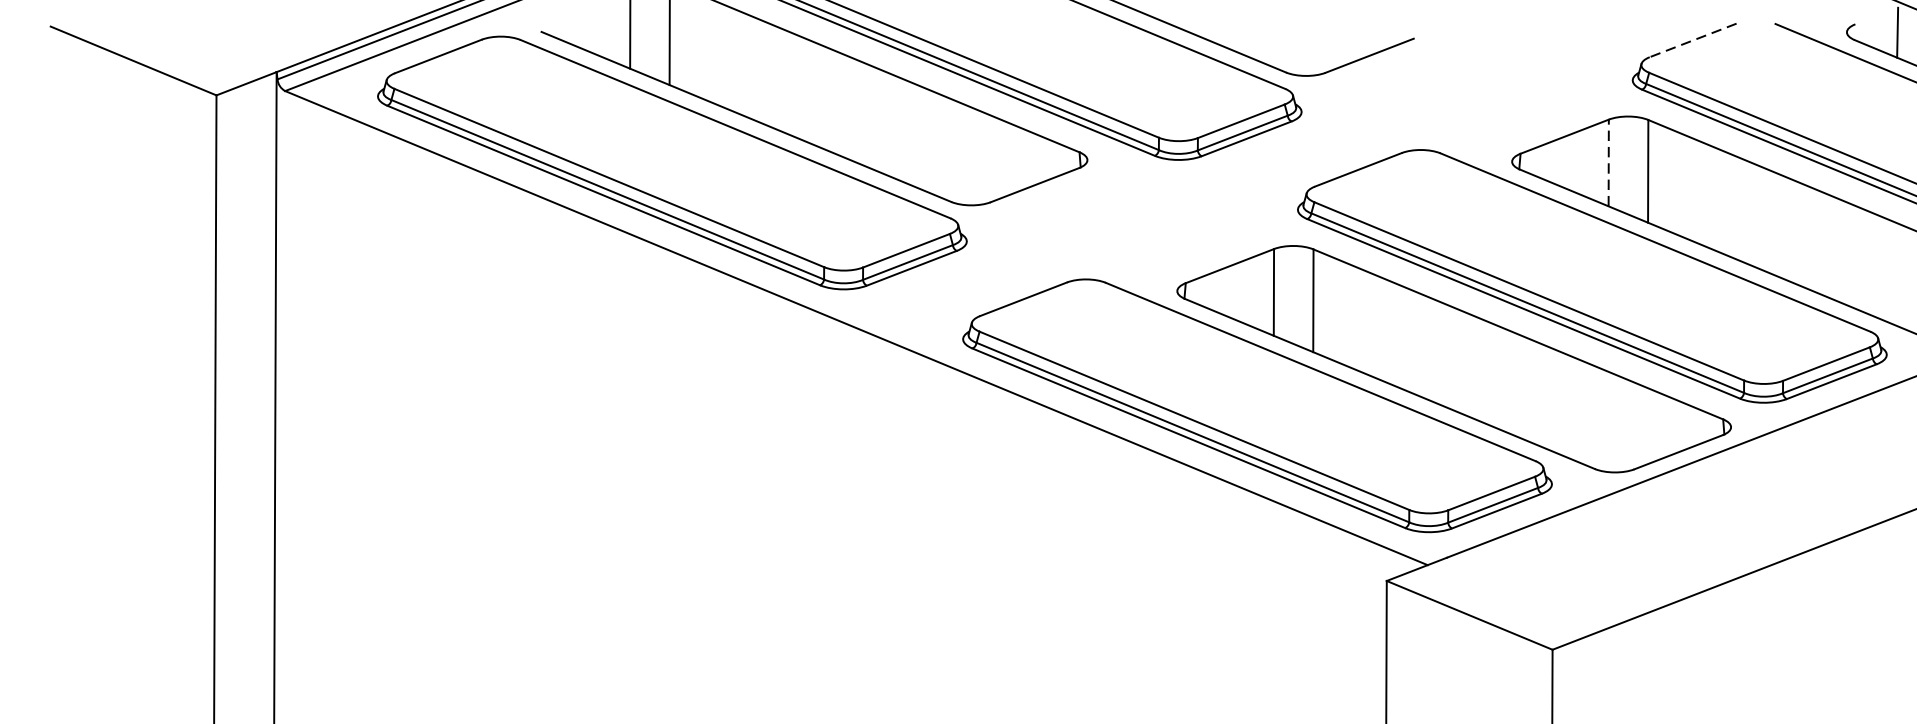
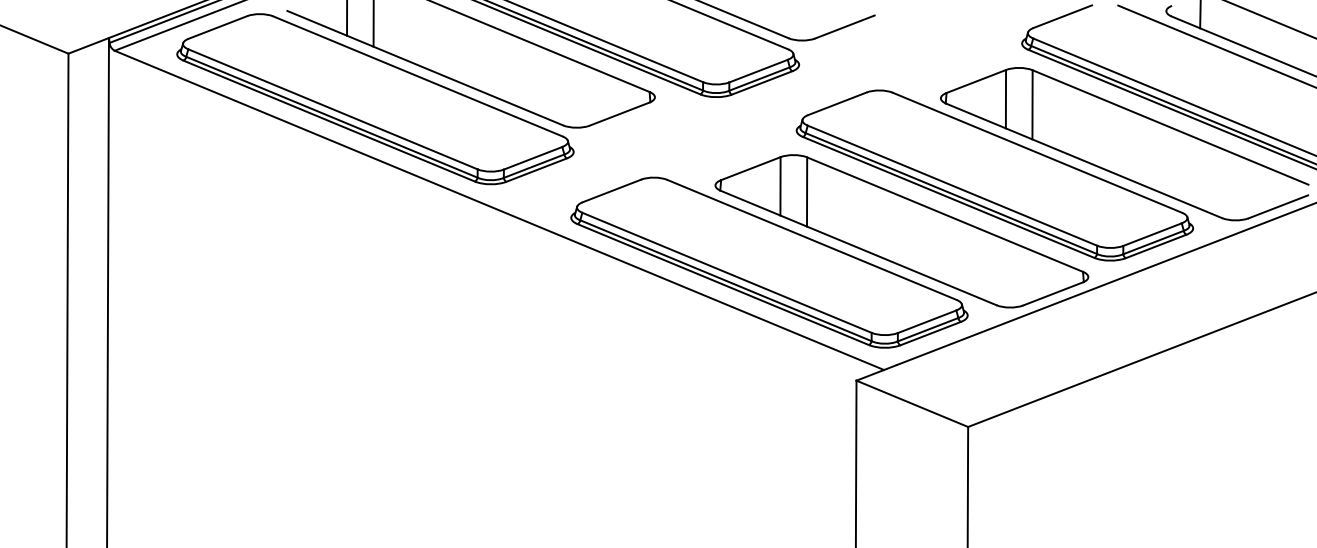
line: (1692, 40) -> (1062, 16), dashed -> solid
line: (1608, 161) -> (1005, 98), dashed -> solid

